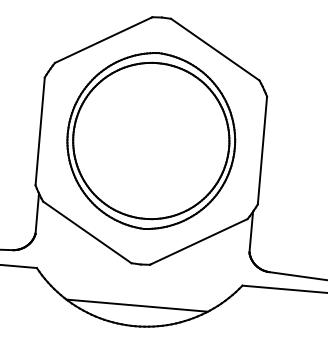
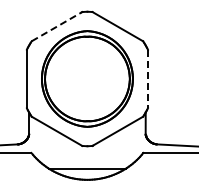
line: (102, 39) -> (56, 26), solid -> dashed
line: (261, 151) -> (147, 79), solid -> dashed

